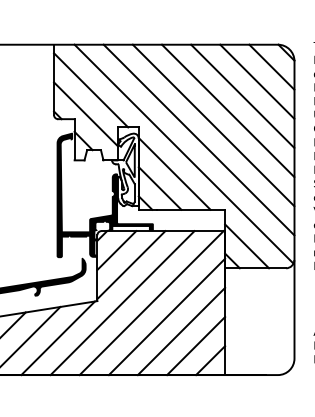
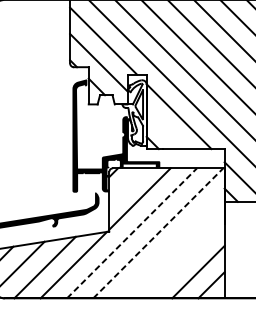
line: (159, 188) -> (165, 129), removed
line: (116, 250) -> (126, 185), removed
line: (122, 303) -> (131, 233), solid -> dashed
line: (151, 303) -> (158, 233), solid -> dashed
line: (166, 316) -> (171, 245), removed
line: (181, 331) -> (185, 258), removed

